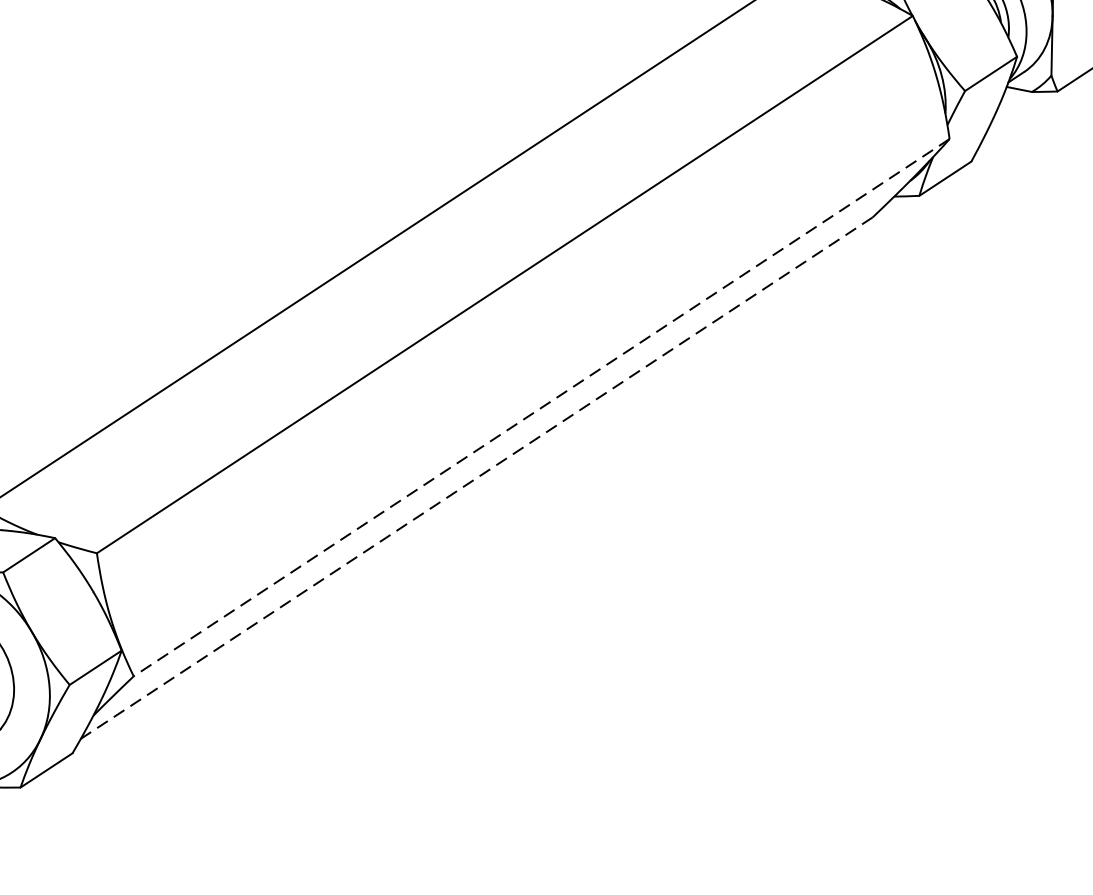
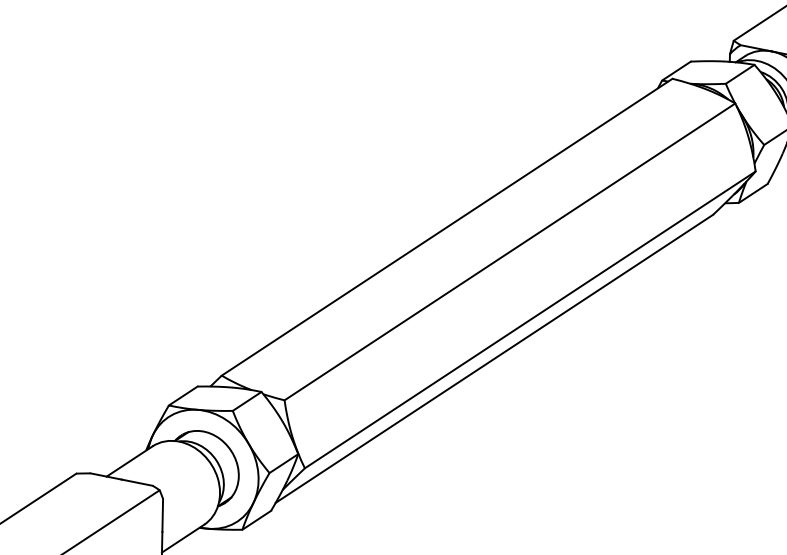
line: (542, 406) -> (530, 319), dashed -> solid
line: (476, 477) -> (494, 358), dashed -> solid

